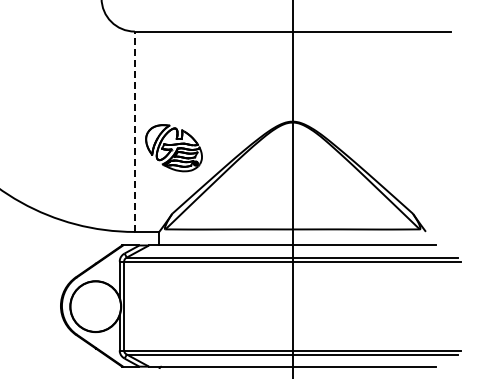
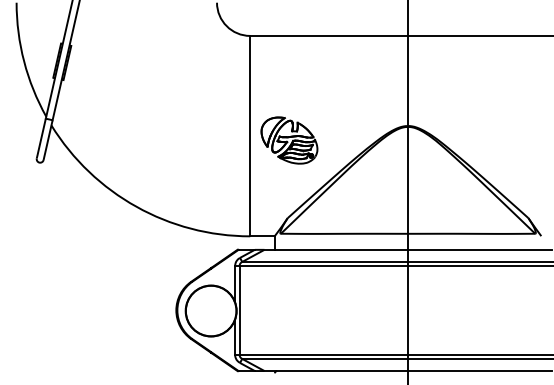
line: (135, 131) -> (250, 135), dashed -> solid
part: (174, 148) -> (289, 140), moved

